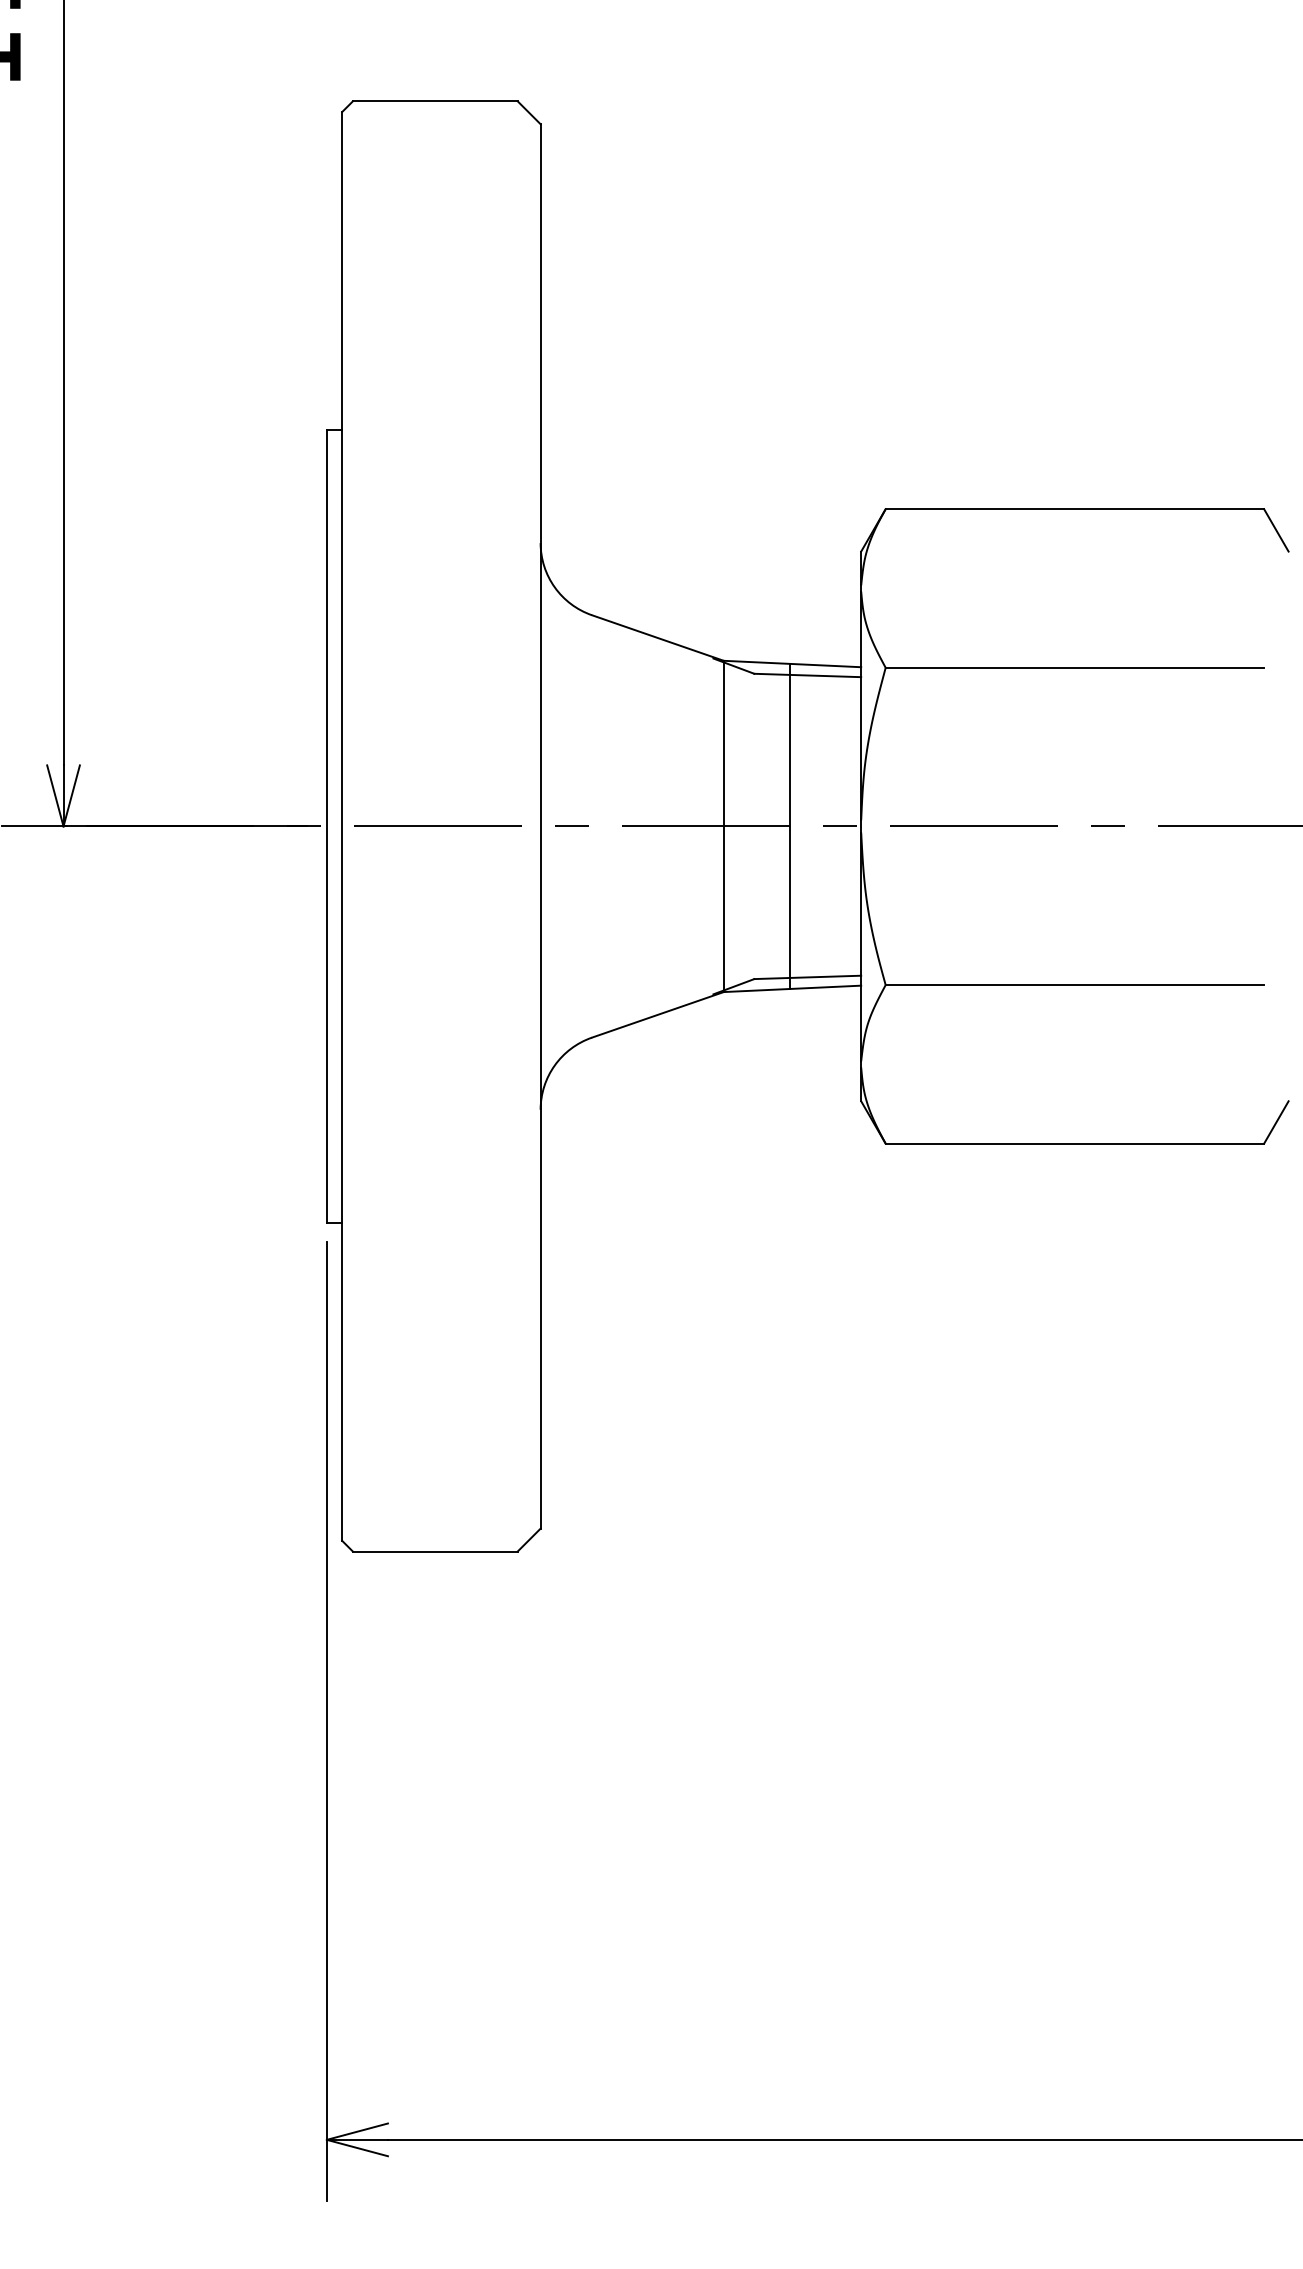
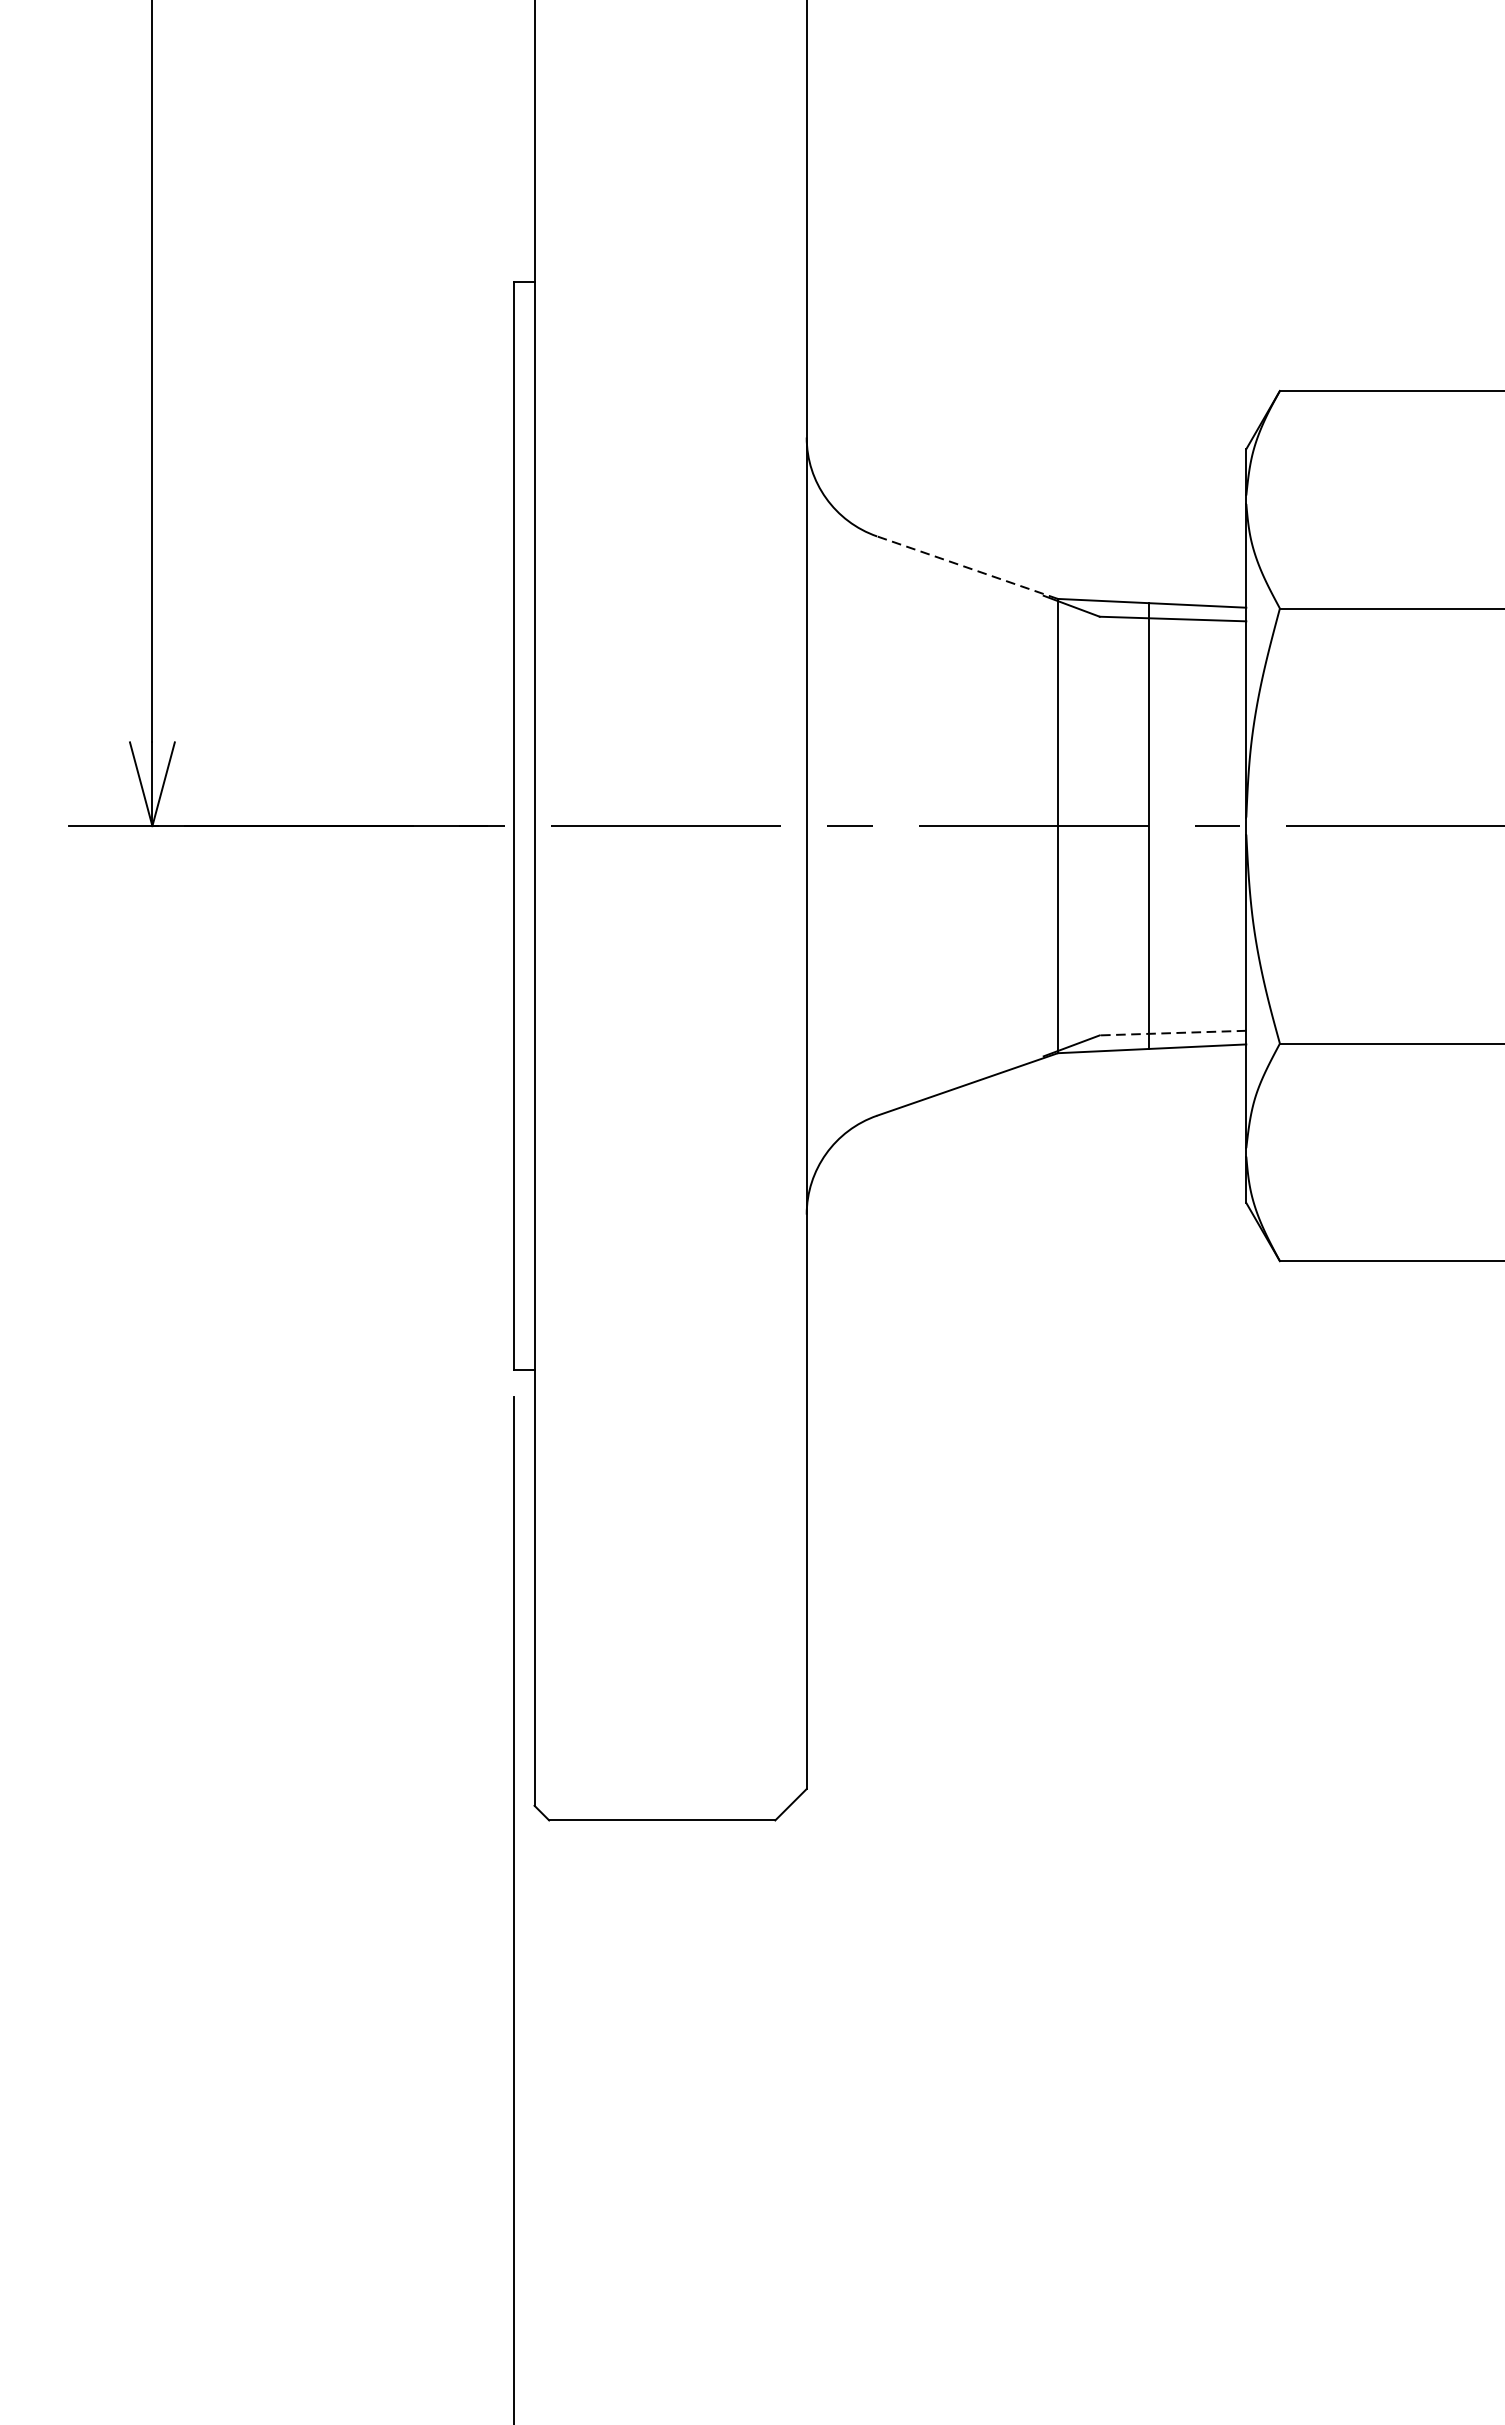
line: (657, 638) -> (966, 568), solid -> dashed
line: (807, 977) -> (1172, 1033), solid -> dashed

